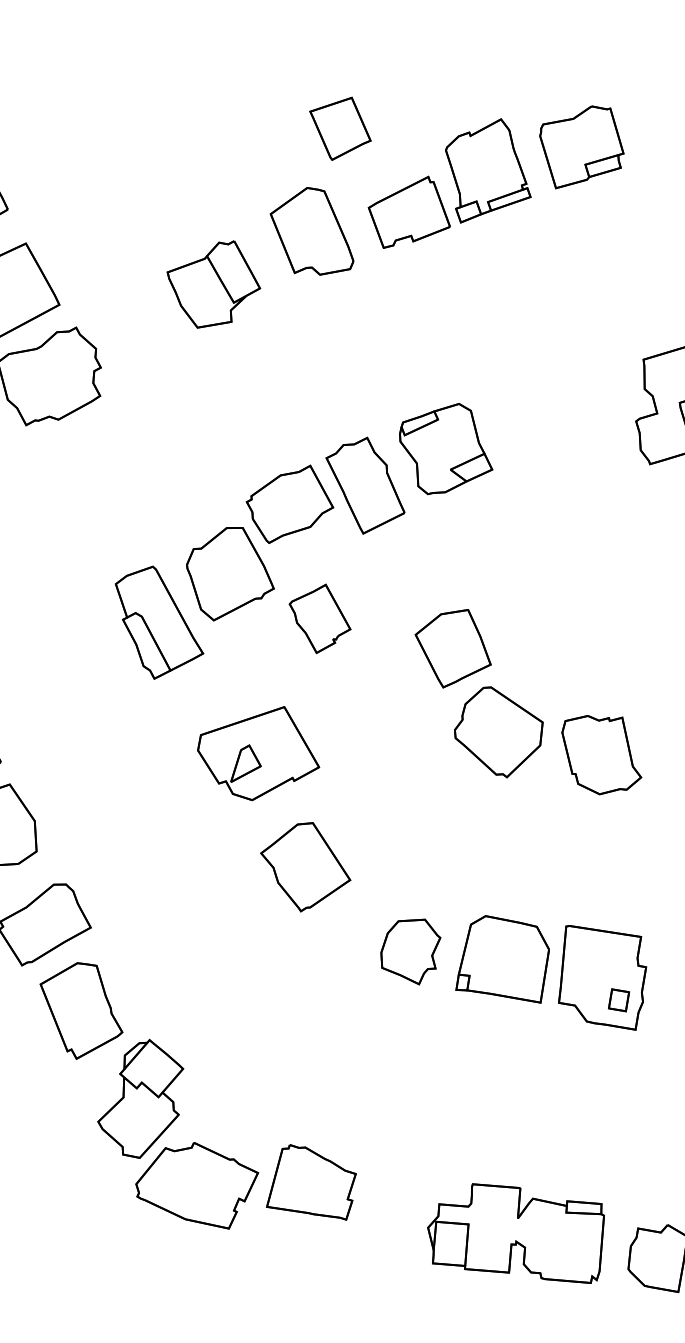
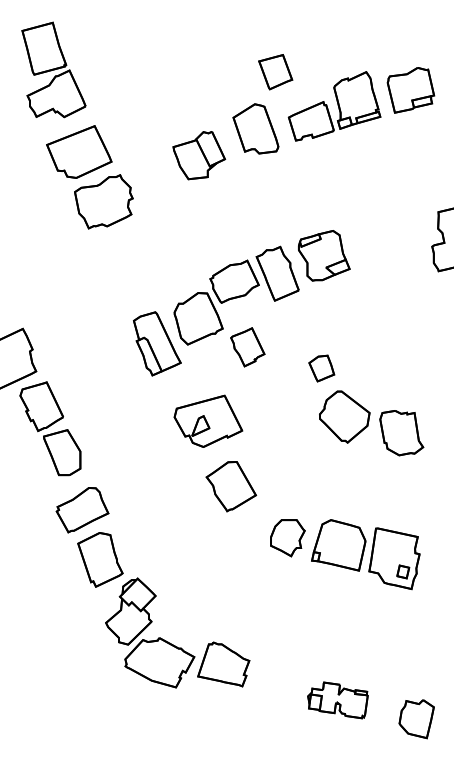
part: (452, 648) -> (321, 368), size x0.6
part: (516, 1234) -> (337, 700), size x0.6

